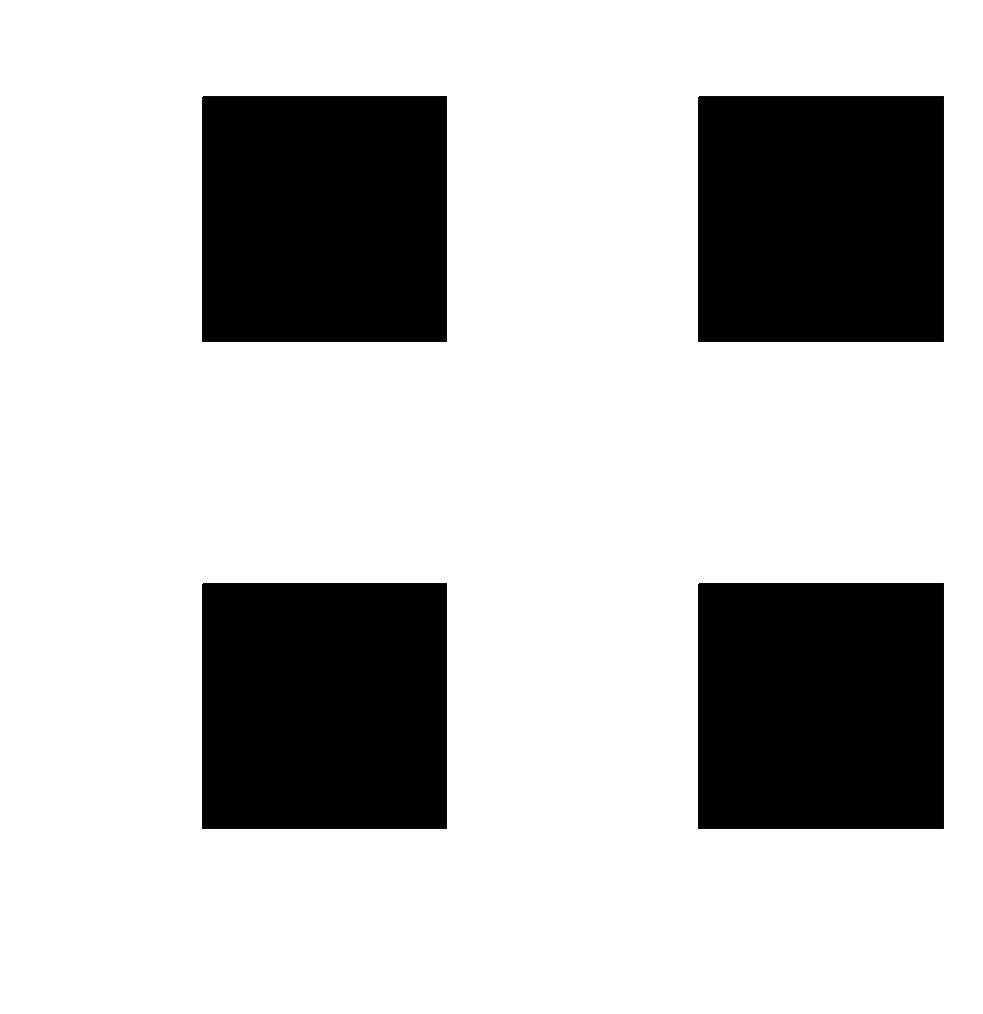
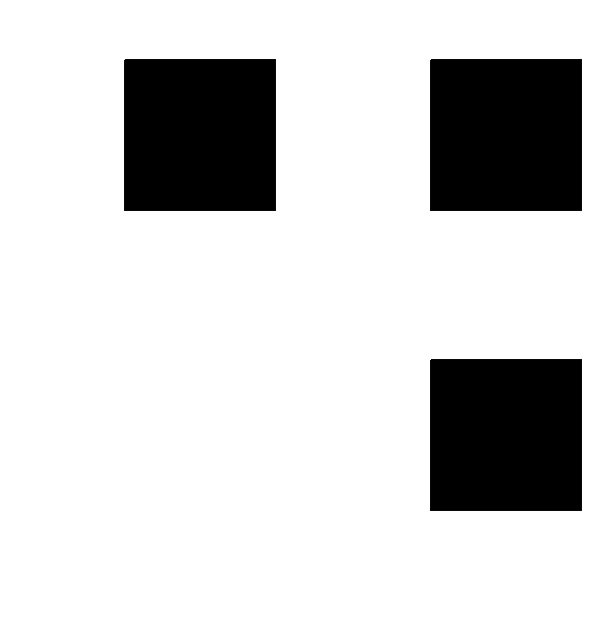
part: (323, 704) -> (199, 434), removed

